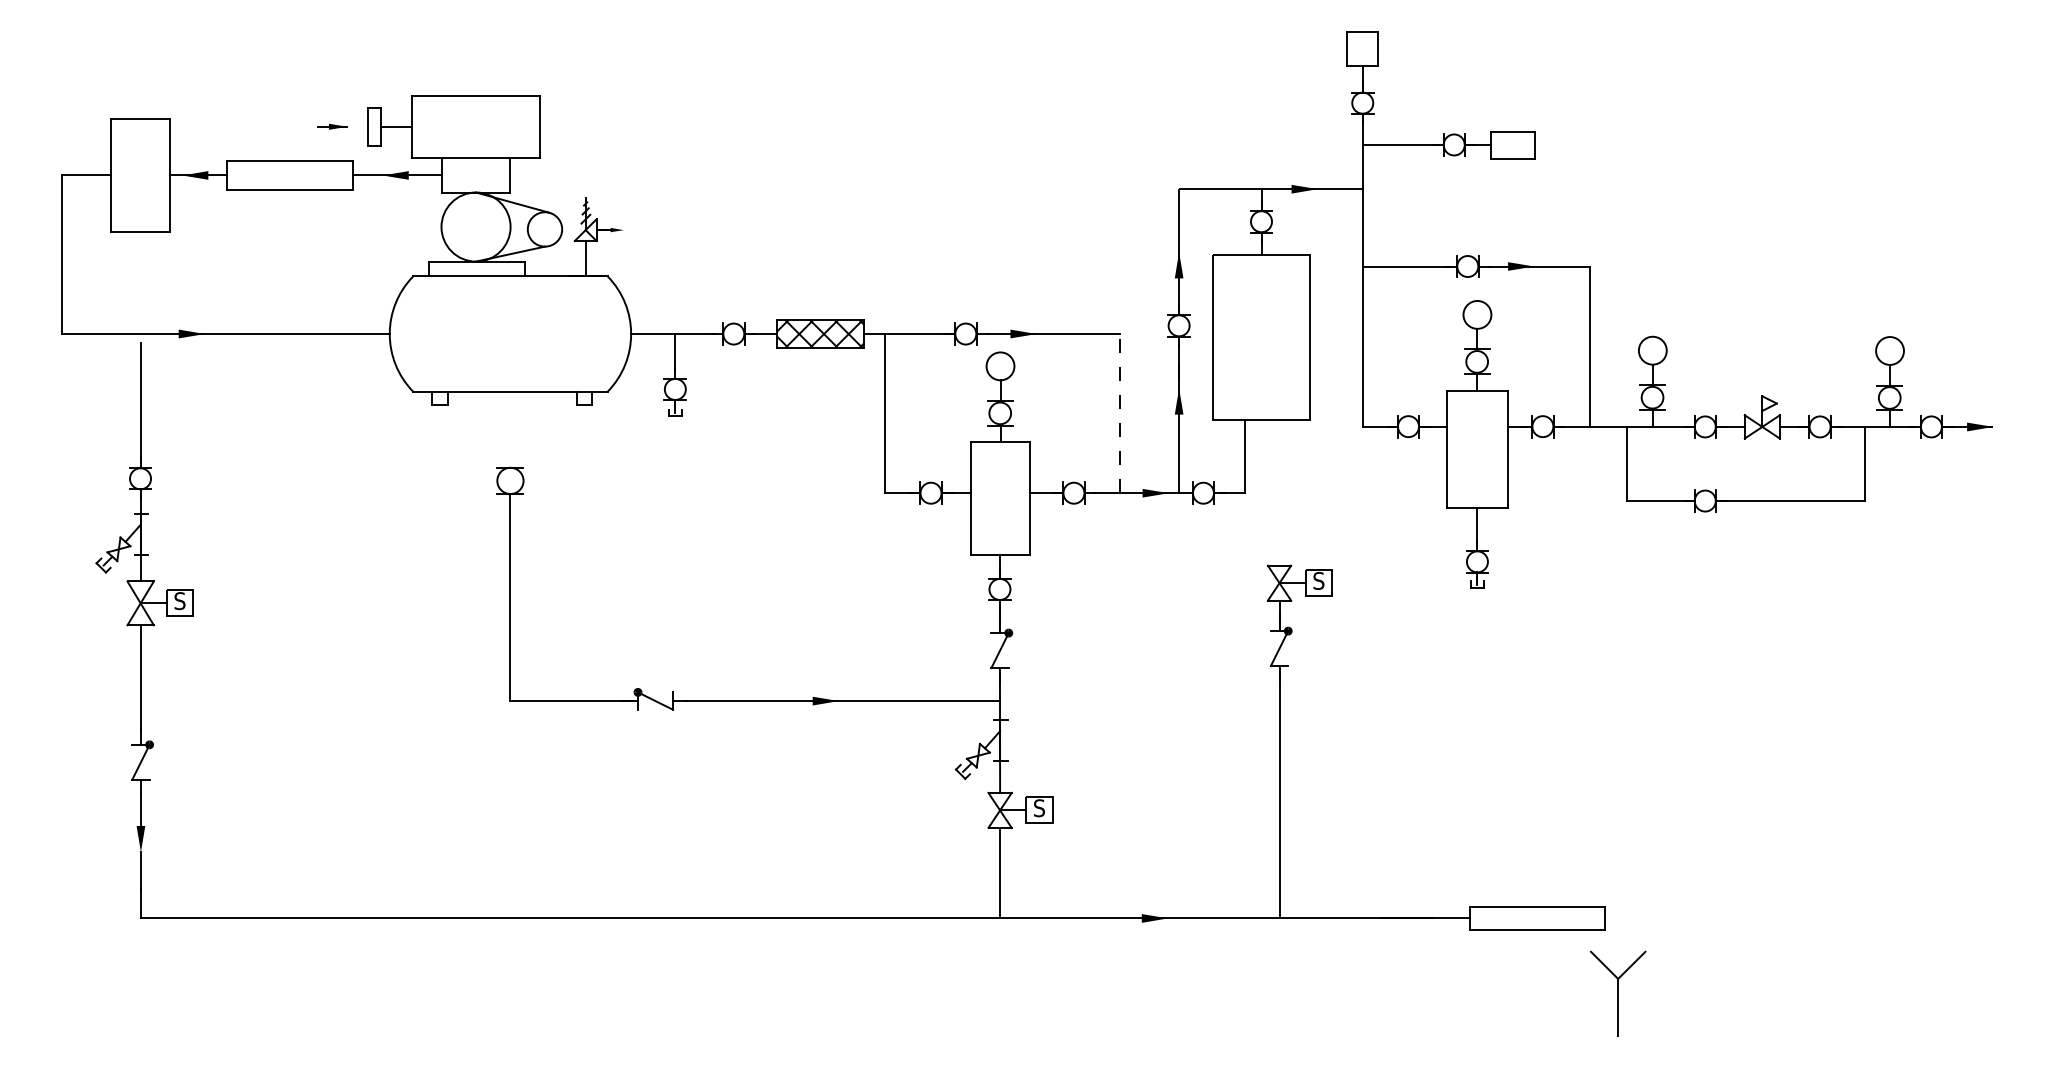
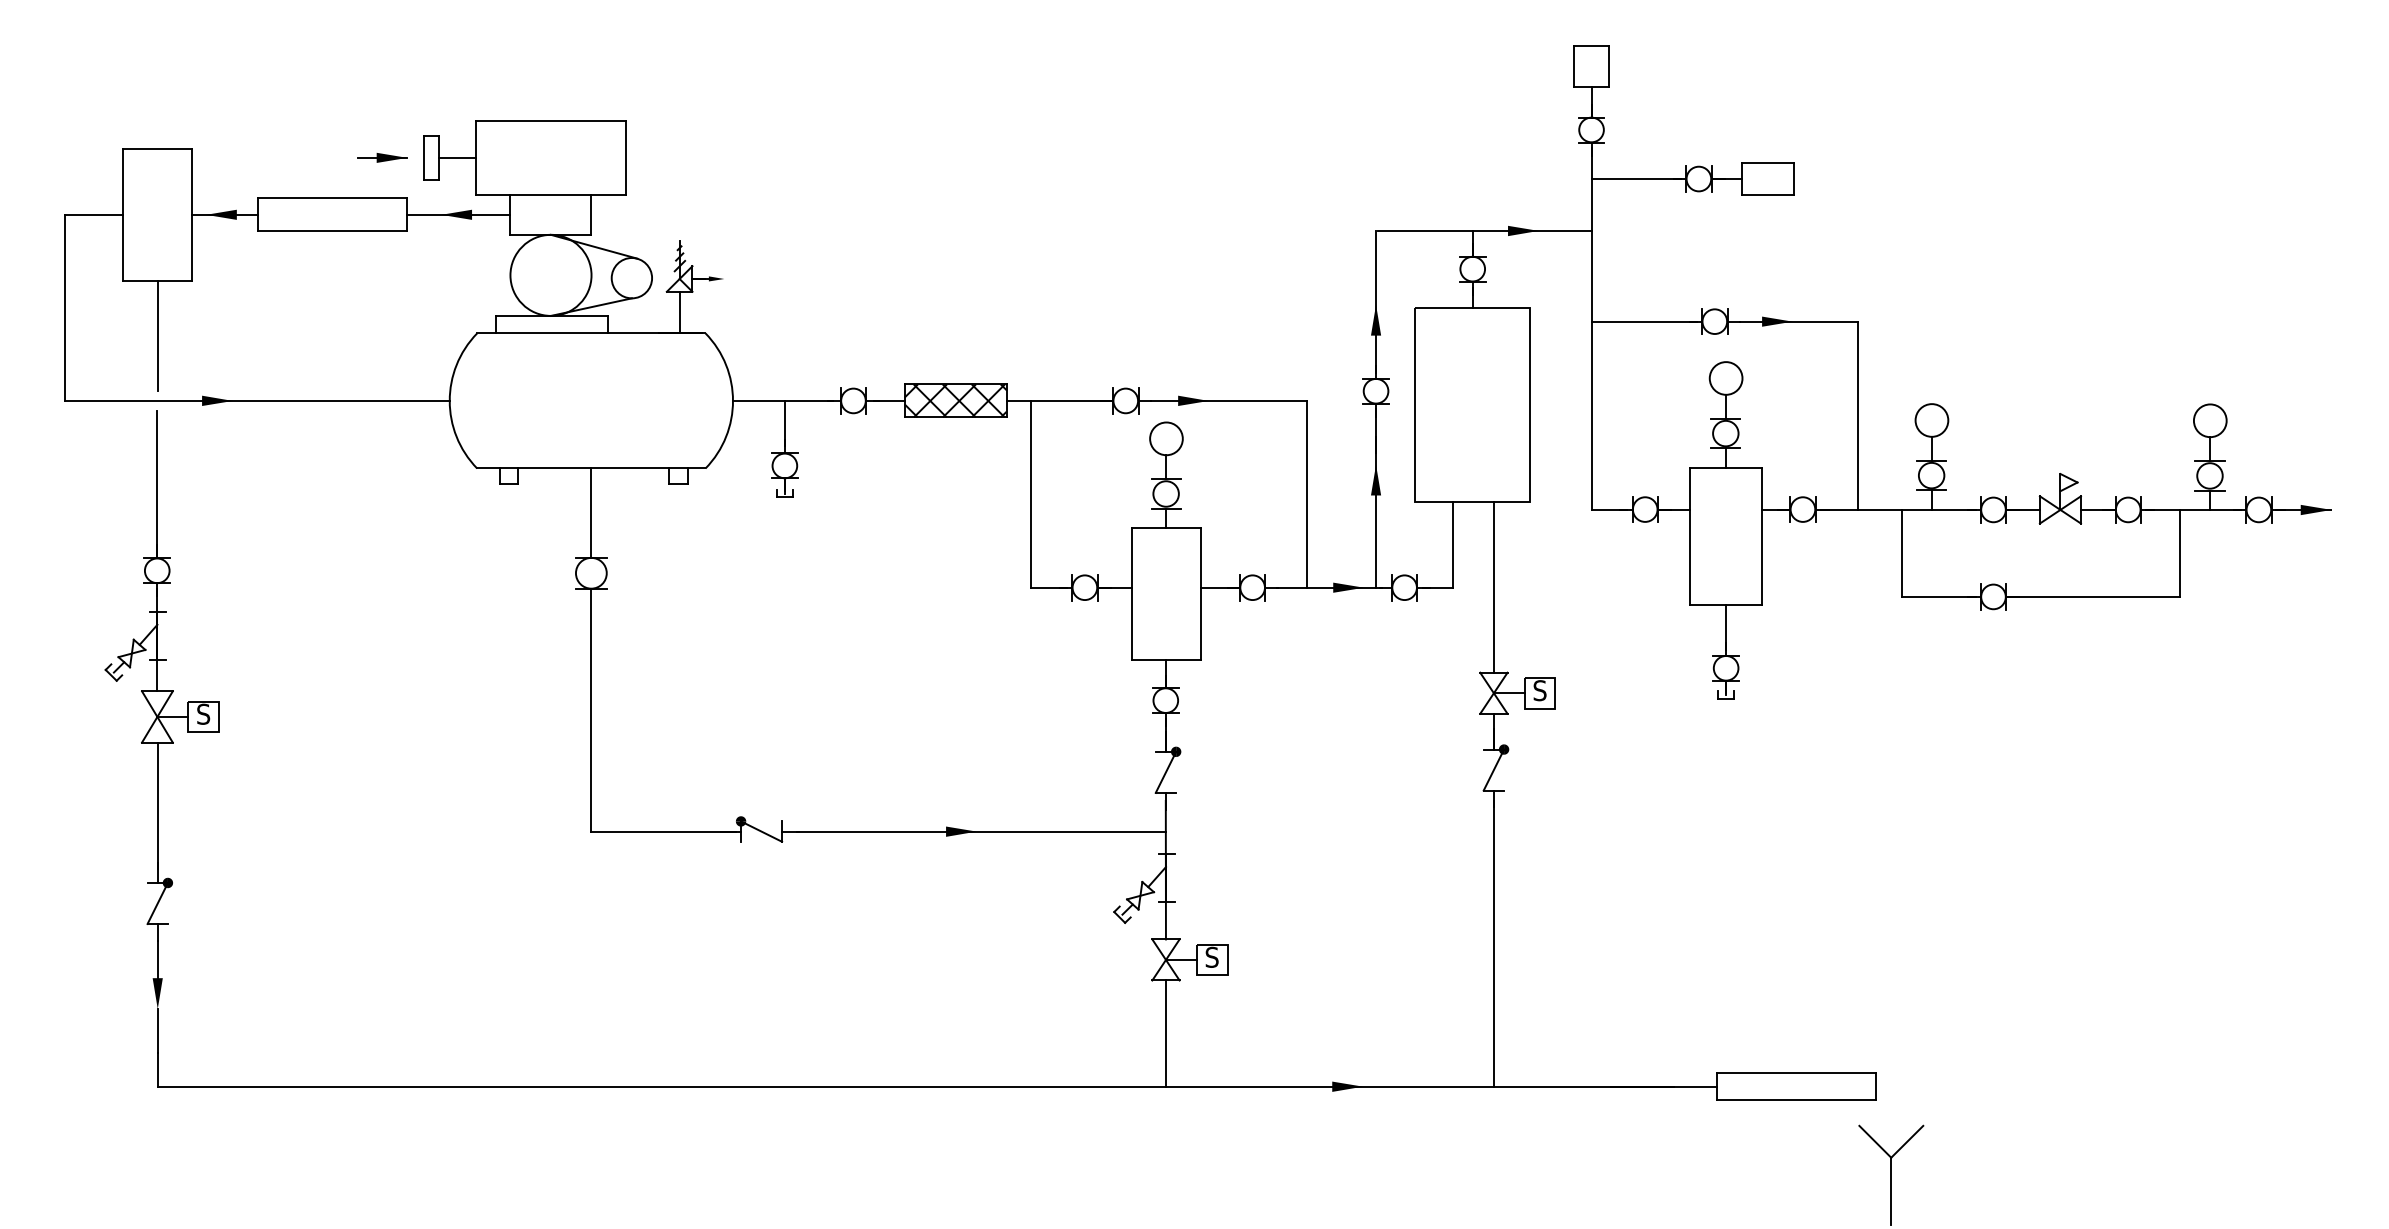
part: (332, 126) -> (382, 157), size x1.43
line: (140, 278) -> (157, 335), added
line: (1120, 413) -> (1307, 494), dashed -> solid
line: (510, 429) -> (591, 512), added
line: (1279, 492) -> (1493, 586), added

